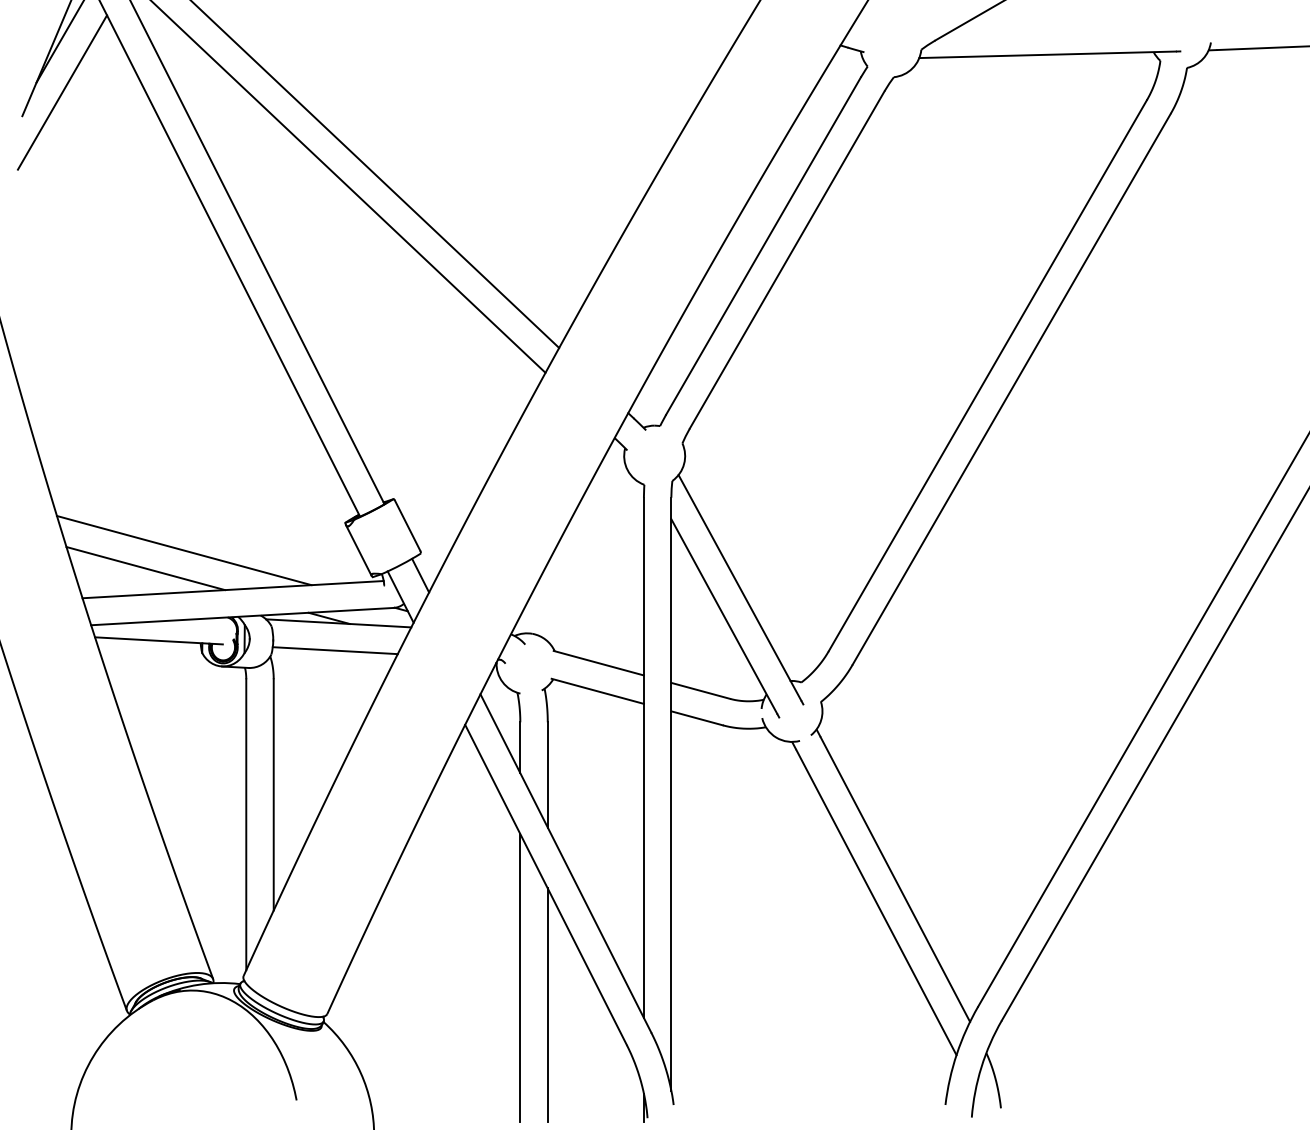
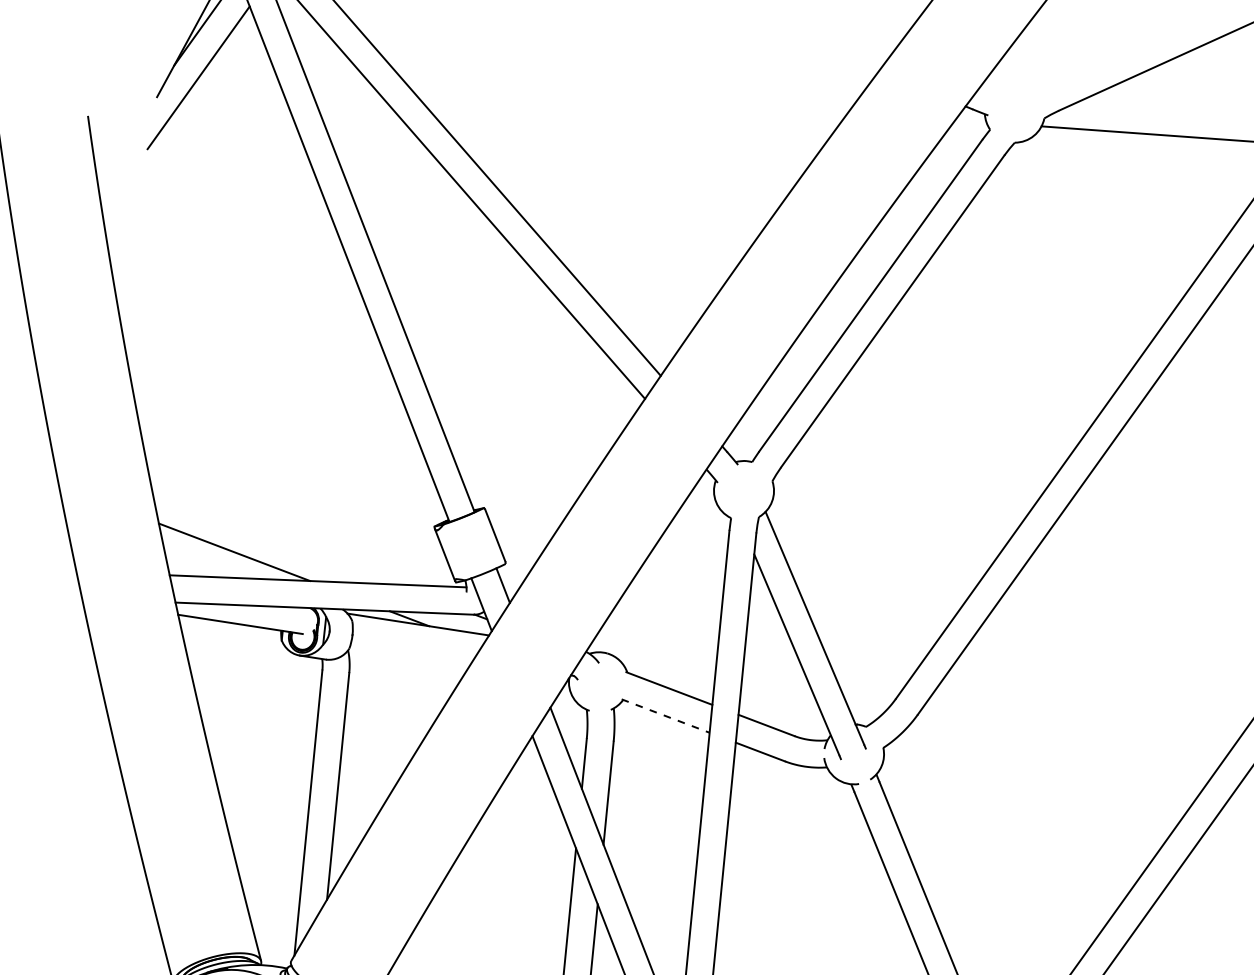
line: (183, 550) -> (273, 538), removed
line: (334, 650) -> (411, 650), removed
line: (597, 691) -> (665, 716), solid -> dashed

